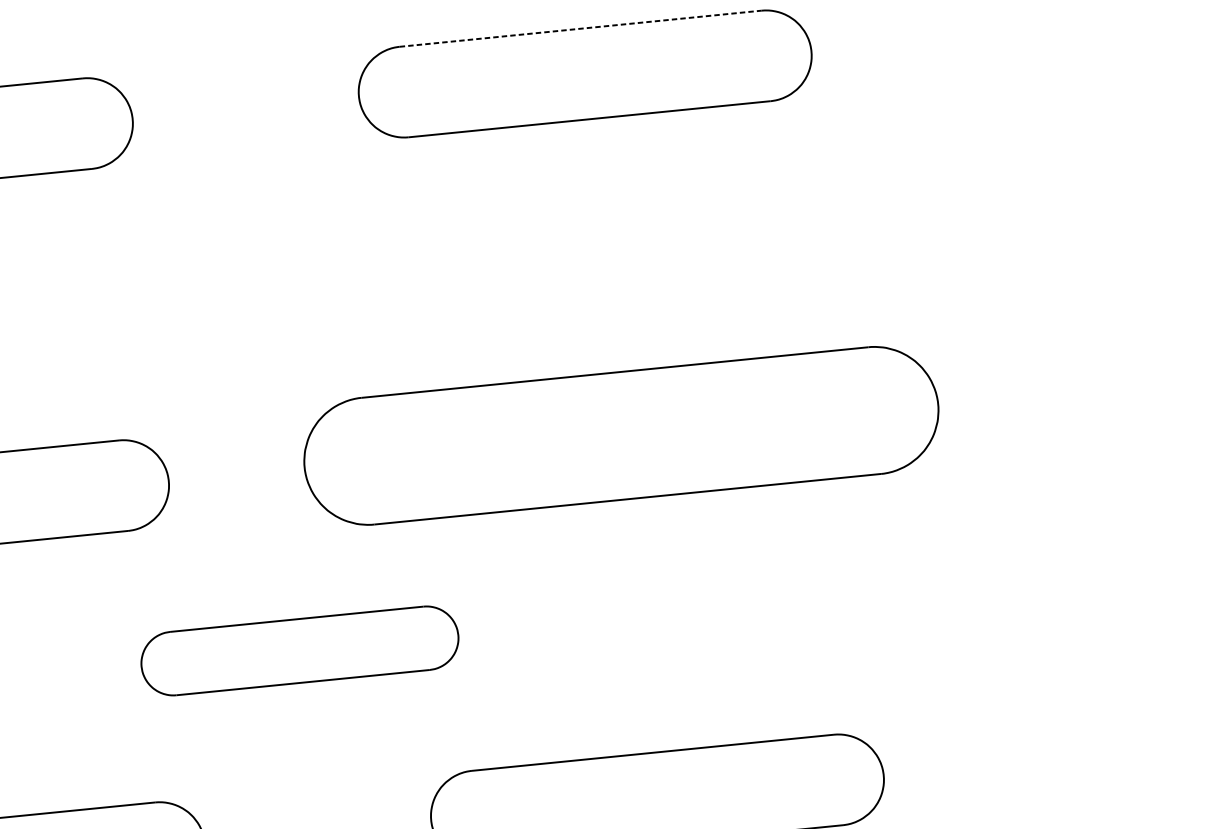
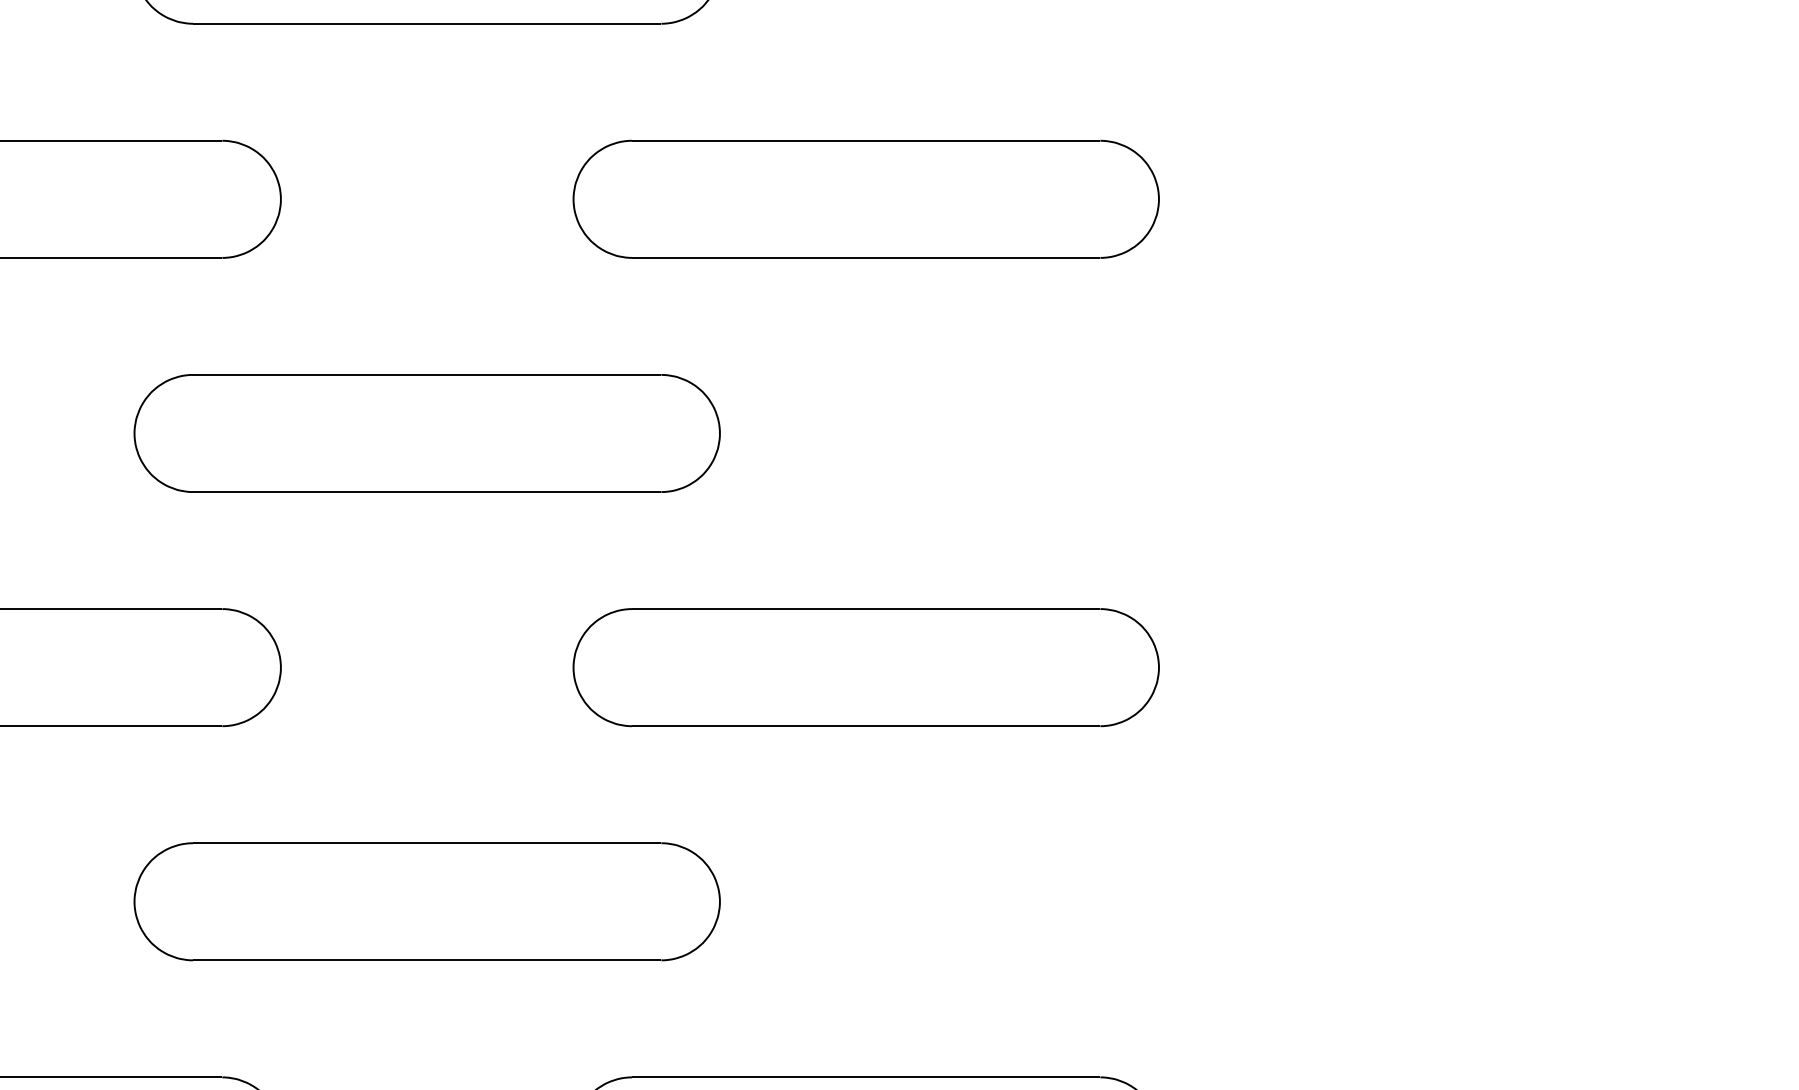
line: (580, 28) -> (866, 140), dashed -> solid
part: (263, 288) -> (426, 433), added
part: (620, 435) -> (865, 667), size x0.71
part: (299, 650) -> (426, 901), size x1.43

